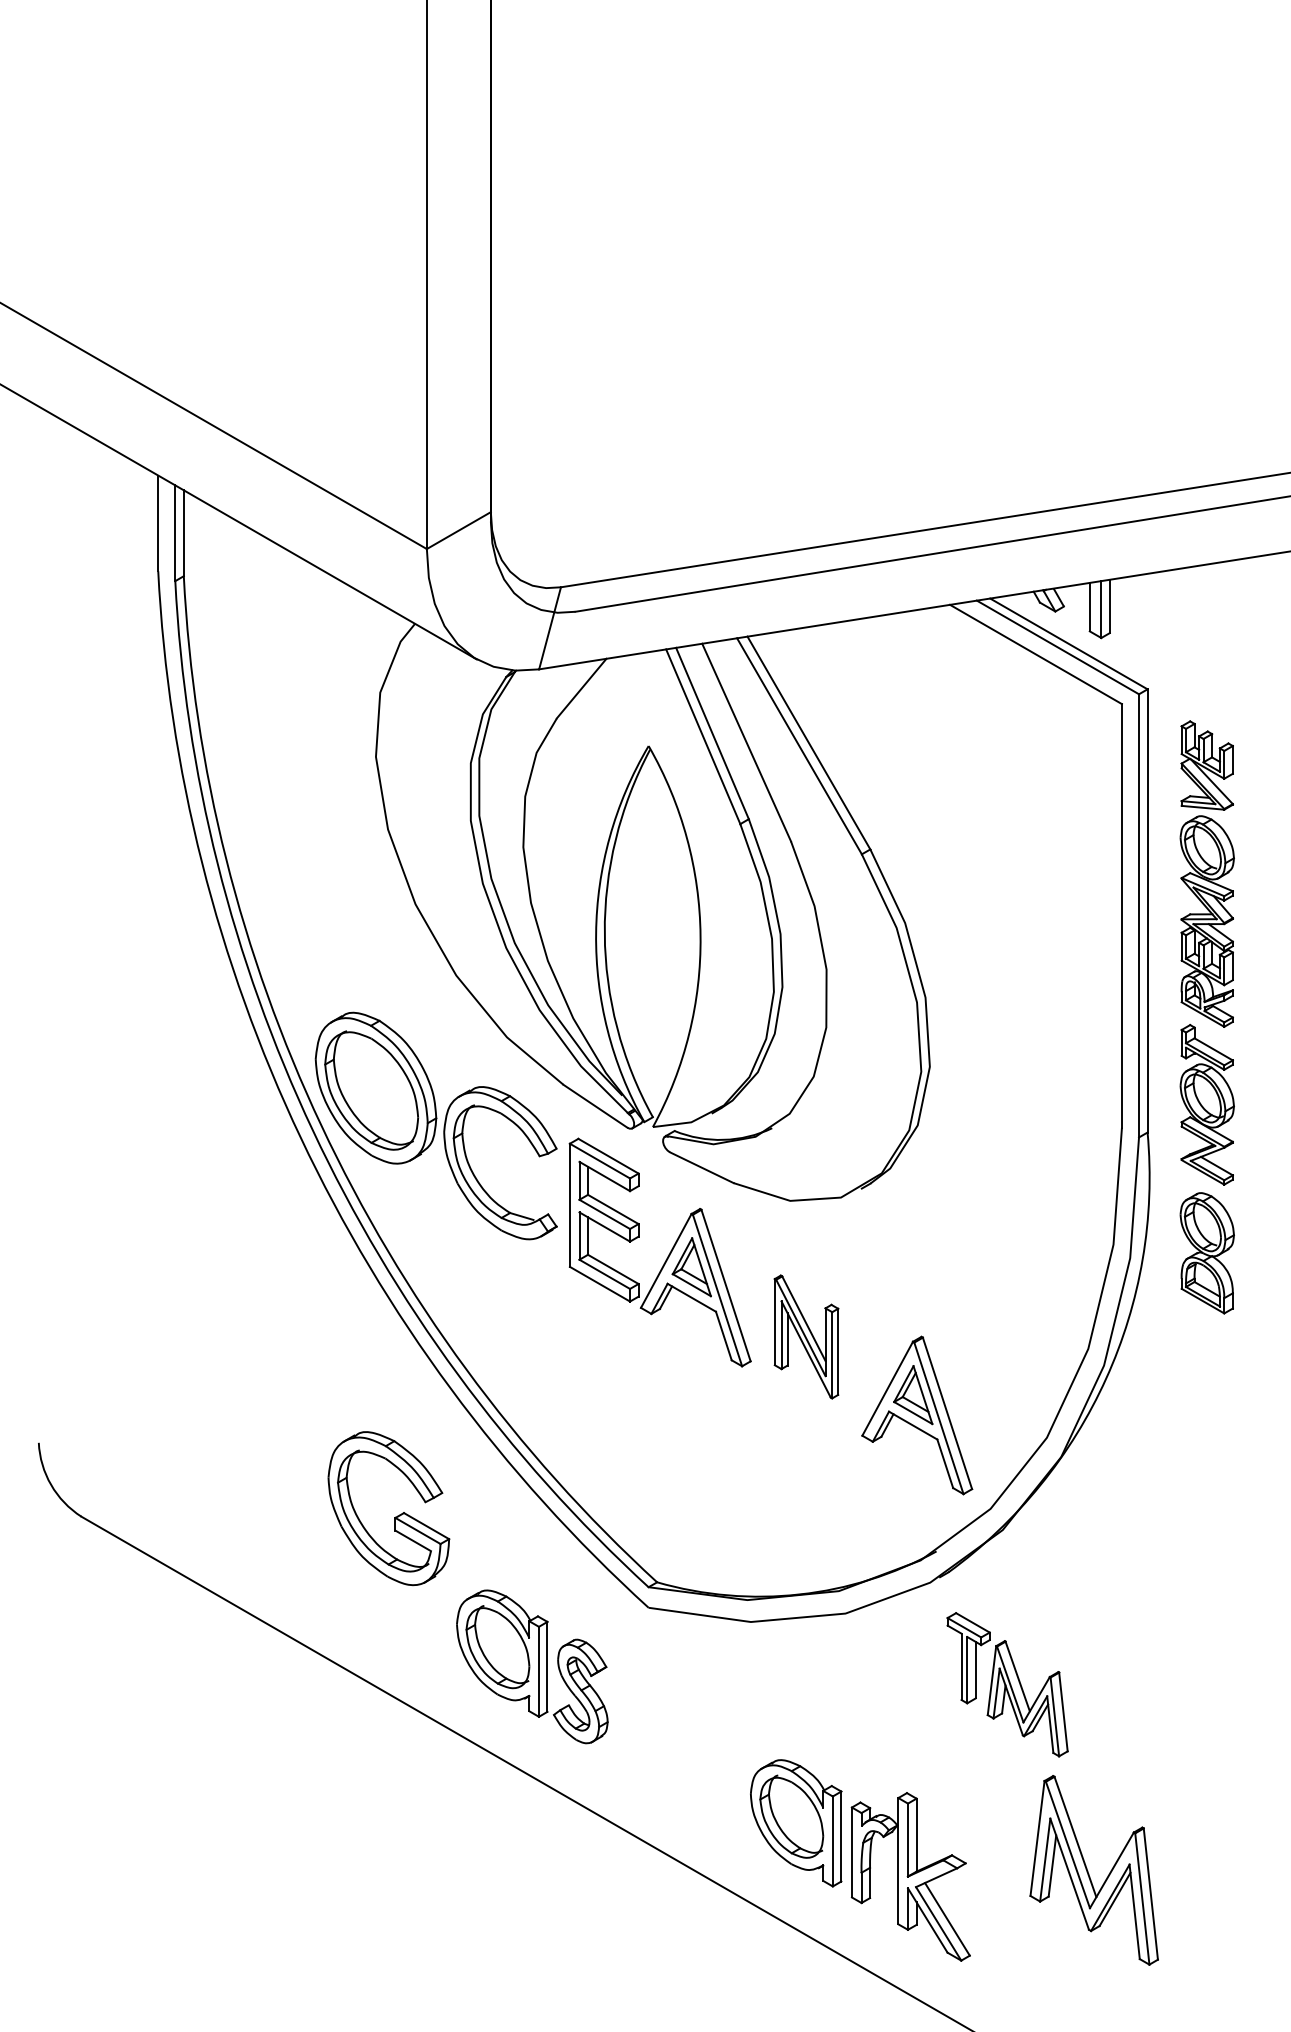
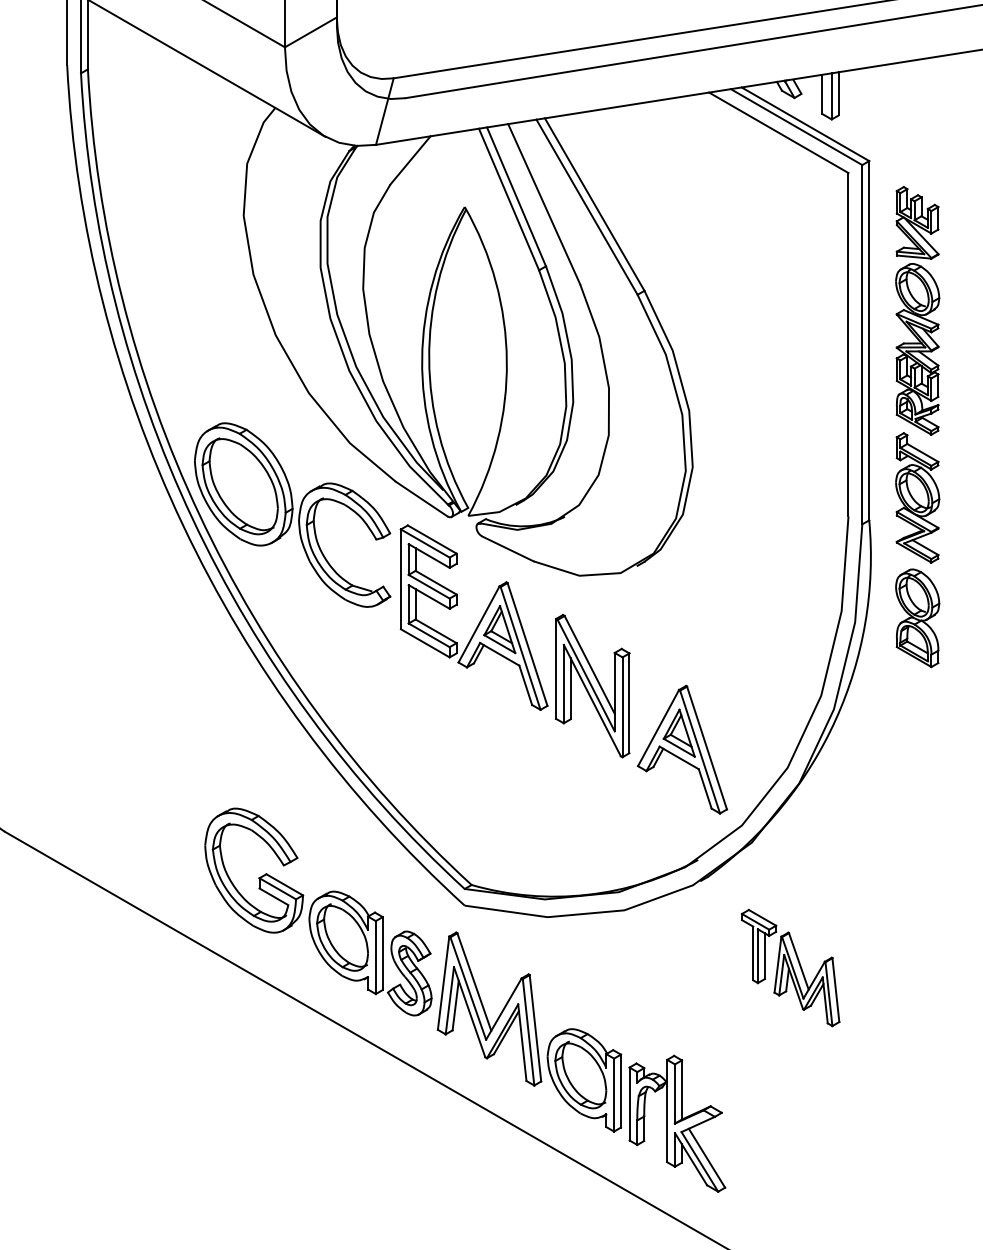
part: (806, 1336) -> (592, 685), size x1.43
part: (395, 1516) -> (259, 877), moved
part: (1007, 1684) -> (790, 967), moved
part: (1093, 1870) -> (488, 1009), moved

